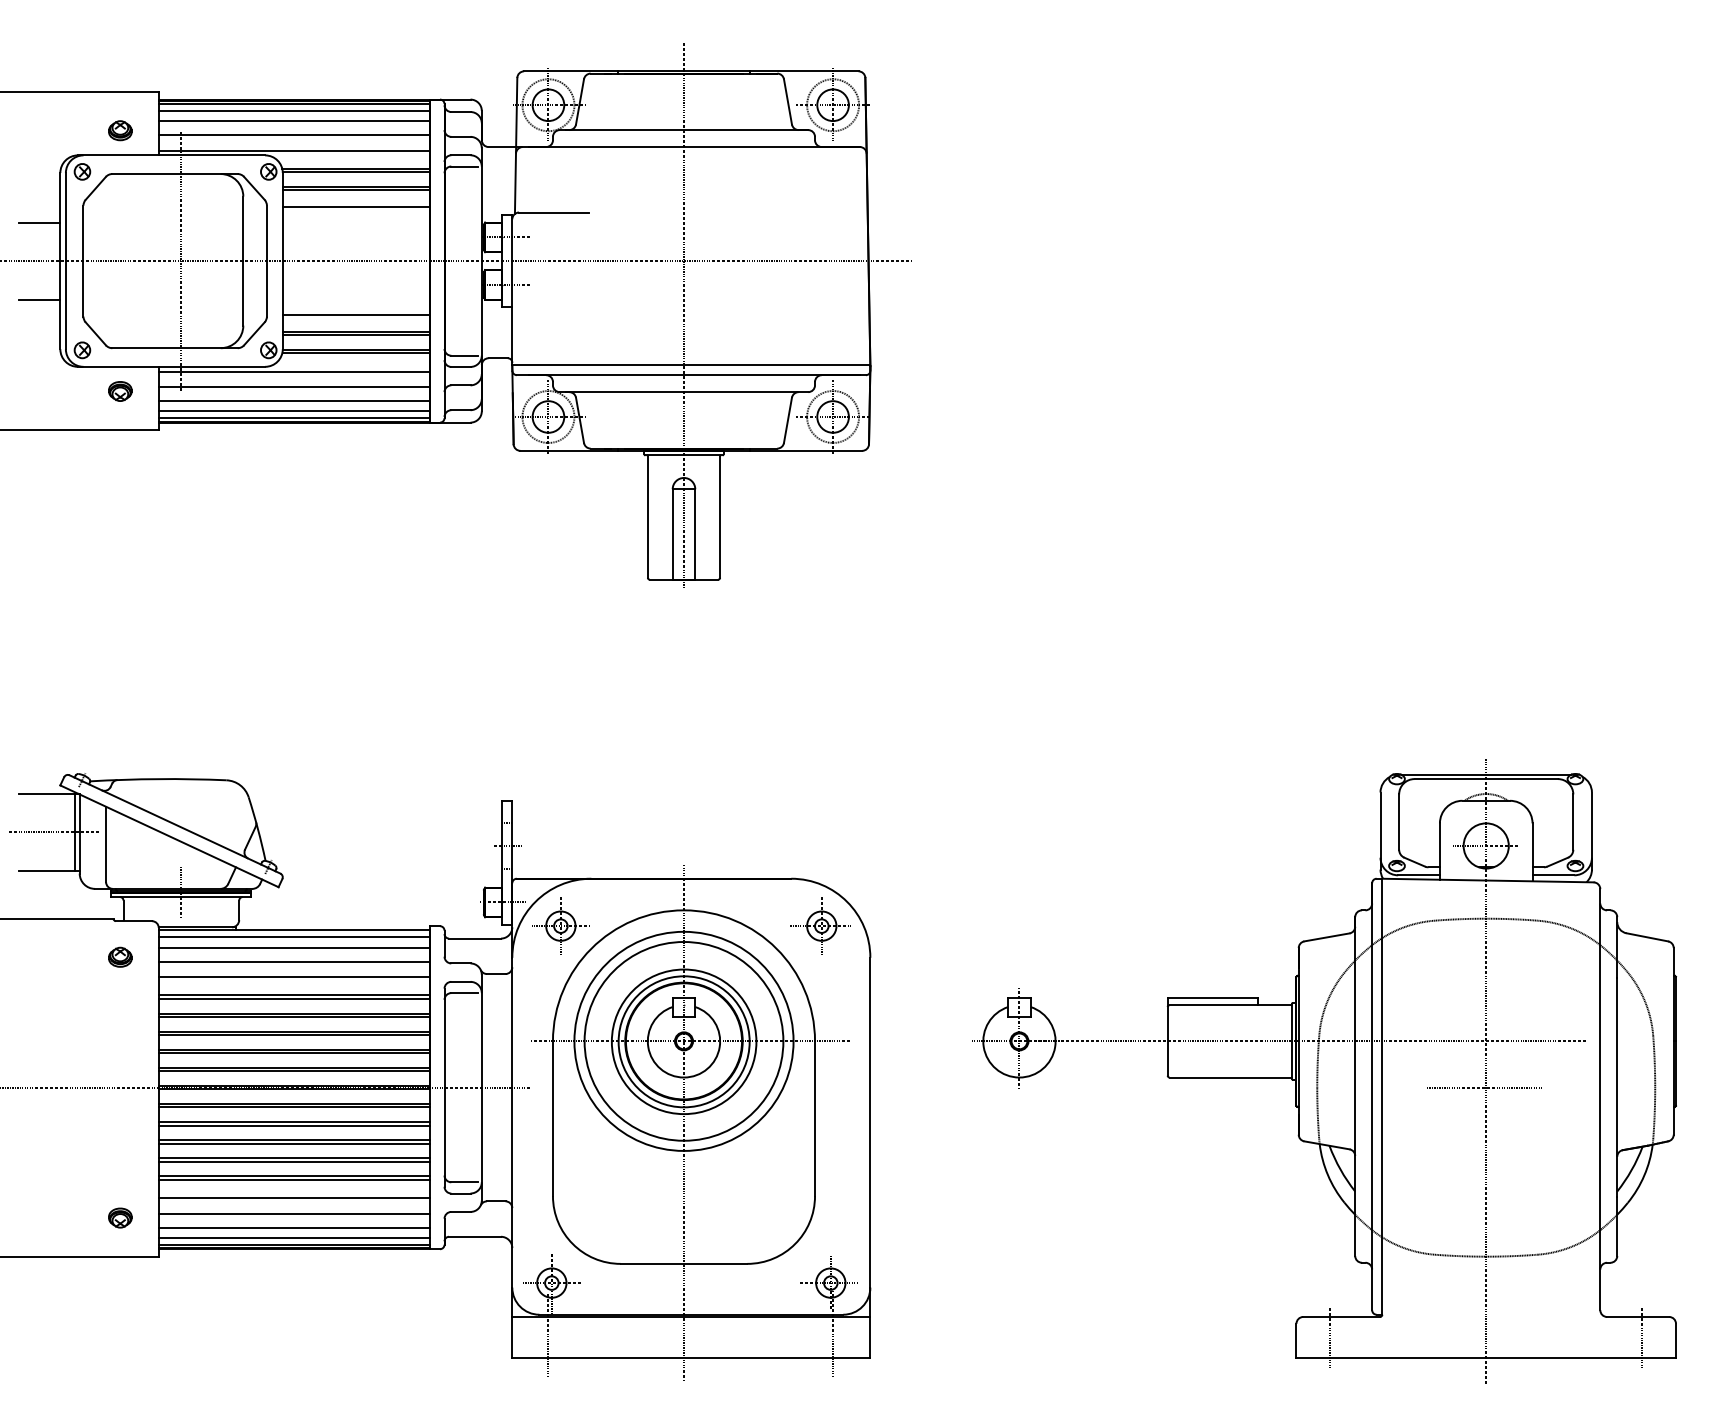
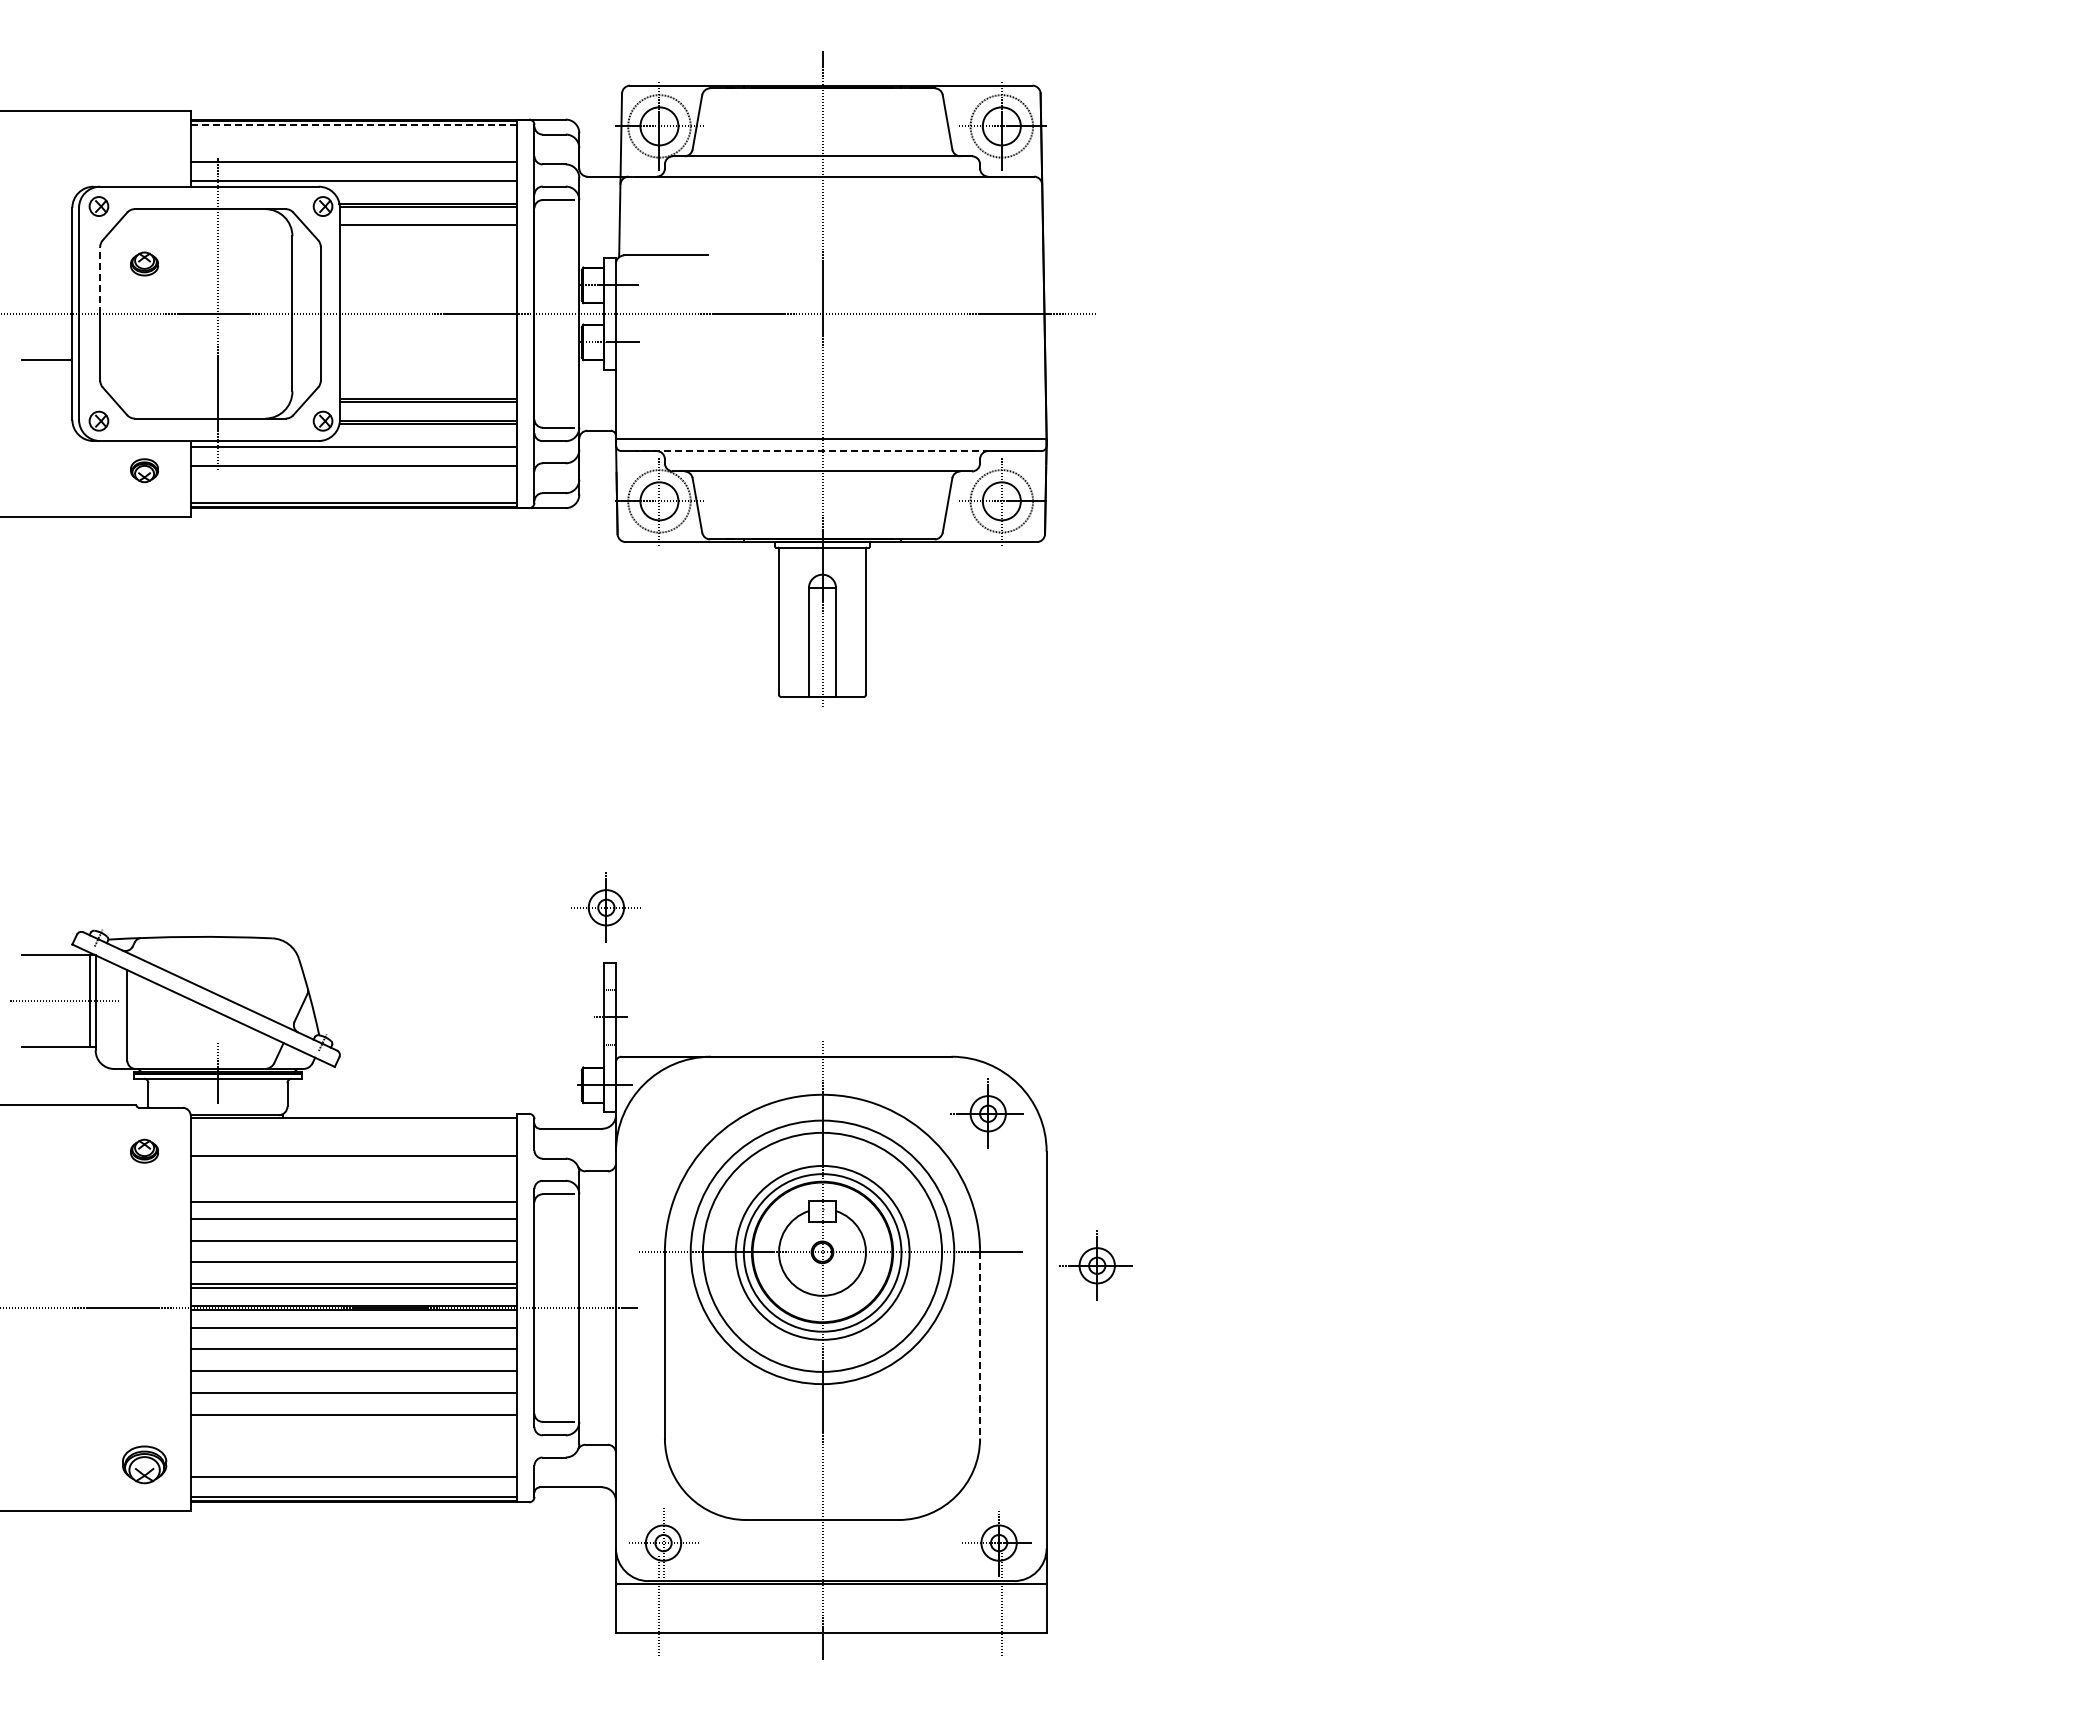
line: (294, 104) -> (354, 125), solid -> dashed
line: (294, 111) -> (353, 133), removed
line: (294, 121) -> (353, 145), removed
part: (120, 130) -> (144, 263), moved
line: (355, 190) -> (427, 228), removed
line: (355, 206) -> (427, 248), removed
line: (39, 222) -> (47, 267), removed
line: (83, 233) -> (100, 280), solid -> dashed
line: (355, 315) -> (427, 379), removed
line: (693, 375) -> (834, 451), solid -> dashed
line: (294, 401) -> (353, 482), removed
line: (294, 411) -> (353, 494), removed
part: (560, 925) -> (605, 907), moved
line: (294, 937) -> (353, 1127), removed
line: (294, 947) -> (353, 1139), removed
line: (294, 977) -> (353, 1175), removed
line: (294, 995) -> (353, 1197), removed
line: (294, 1017) -> (353, 1223), removed
line: (294, 1034) -> (353, 1244), removed
part: (910, 1052) -> (1095, 1265), added
line: (294, 1053) -> (353, 1266), removed
part: (1324, 1071) -> (1592, 1288), removed
line: (294, 1107) -> (353, 1331), removed
line: (815, 1118) -> (980, 1345), solid -> dashed
line: (294, 1125) -> (353, 1353), removed
line: (294, 1143) -> (353, 1375), removed
line: (294, 1162) -> (353, 1397), removed
line: (294, 1180) -> (353, 1419), removed
line: (294, 1198) -> (353, 1441), removed
line: (294, 1213) -> (353, 1459), removed
part: (120, 1217) -> (144, 1464), size x1.6
line: (294, 1237) -> (353, 1488), removed

